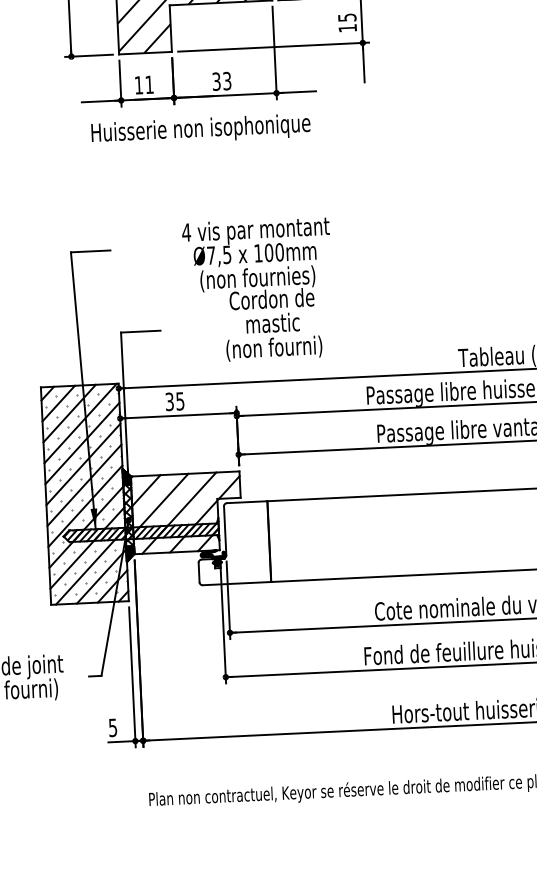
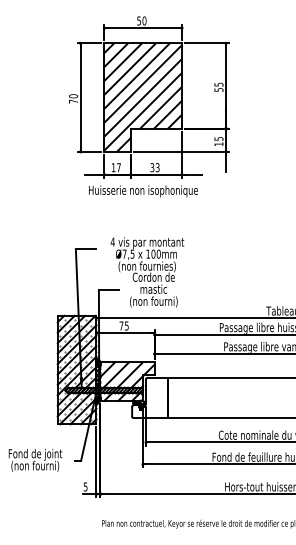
text: (148, 84) -> (118, 167), 11 -> 17
text: (258, 290) -> (147, 272), moved
text: (169, 400) -> (121, 325), 35 -> 75

